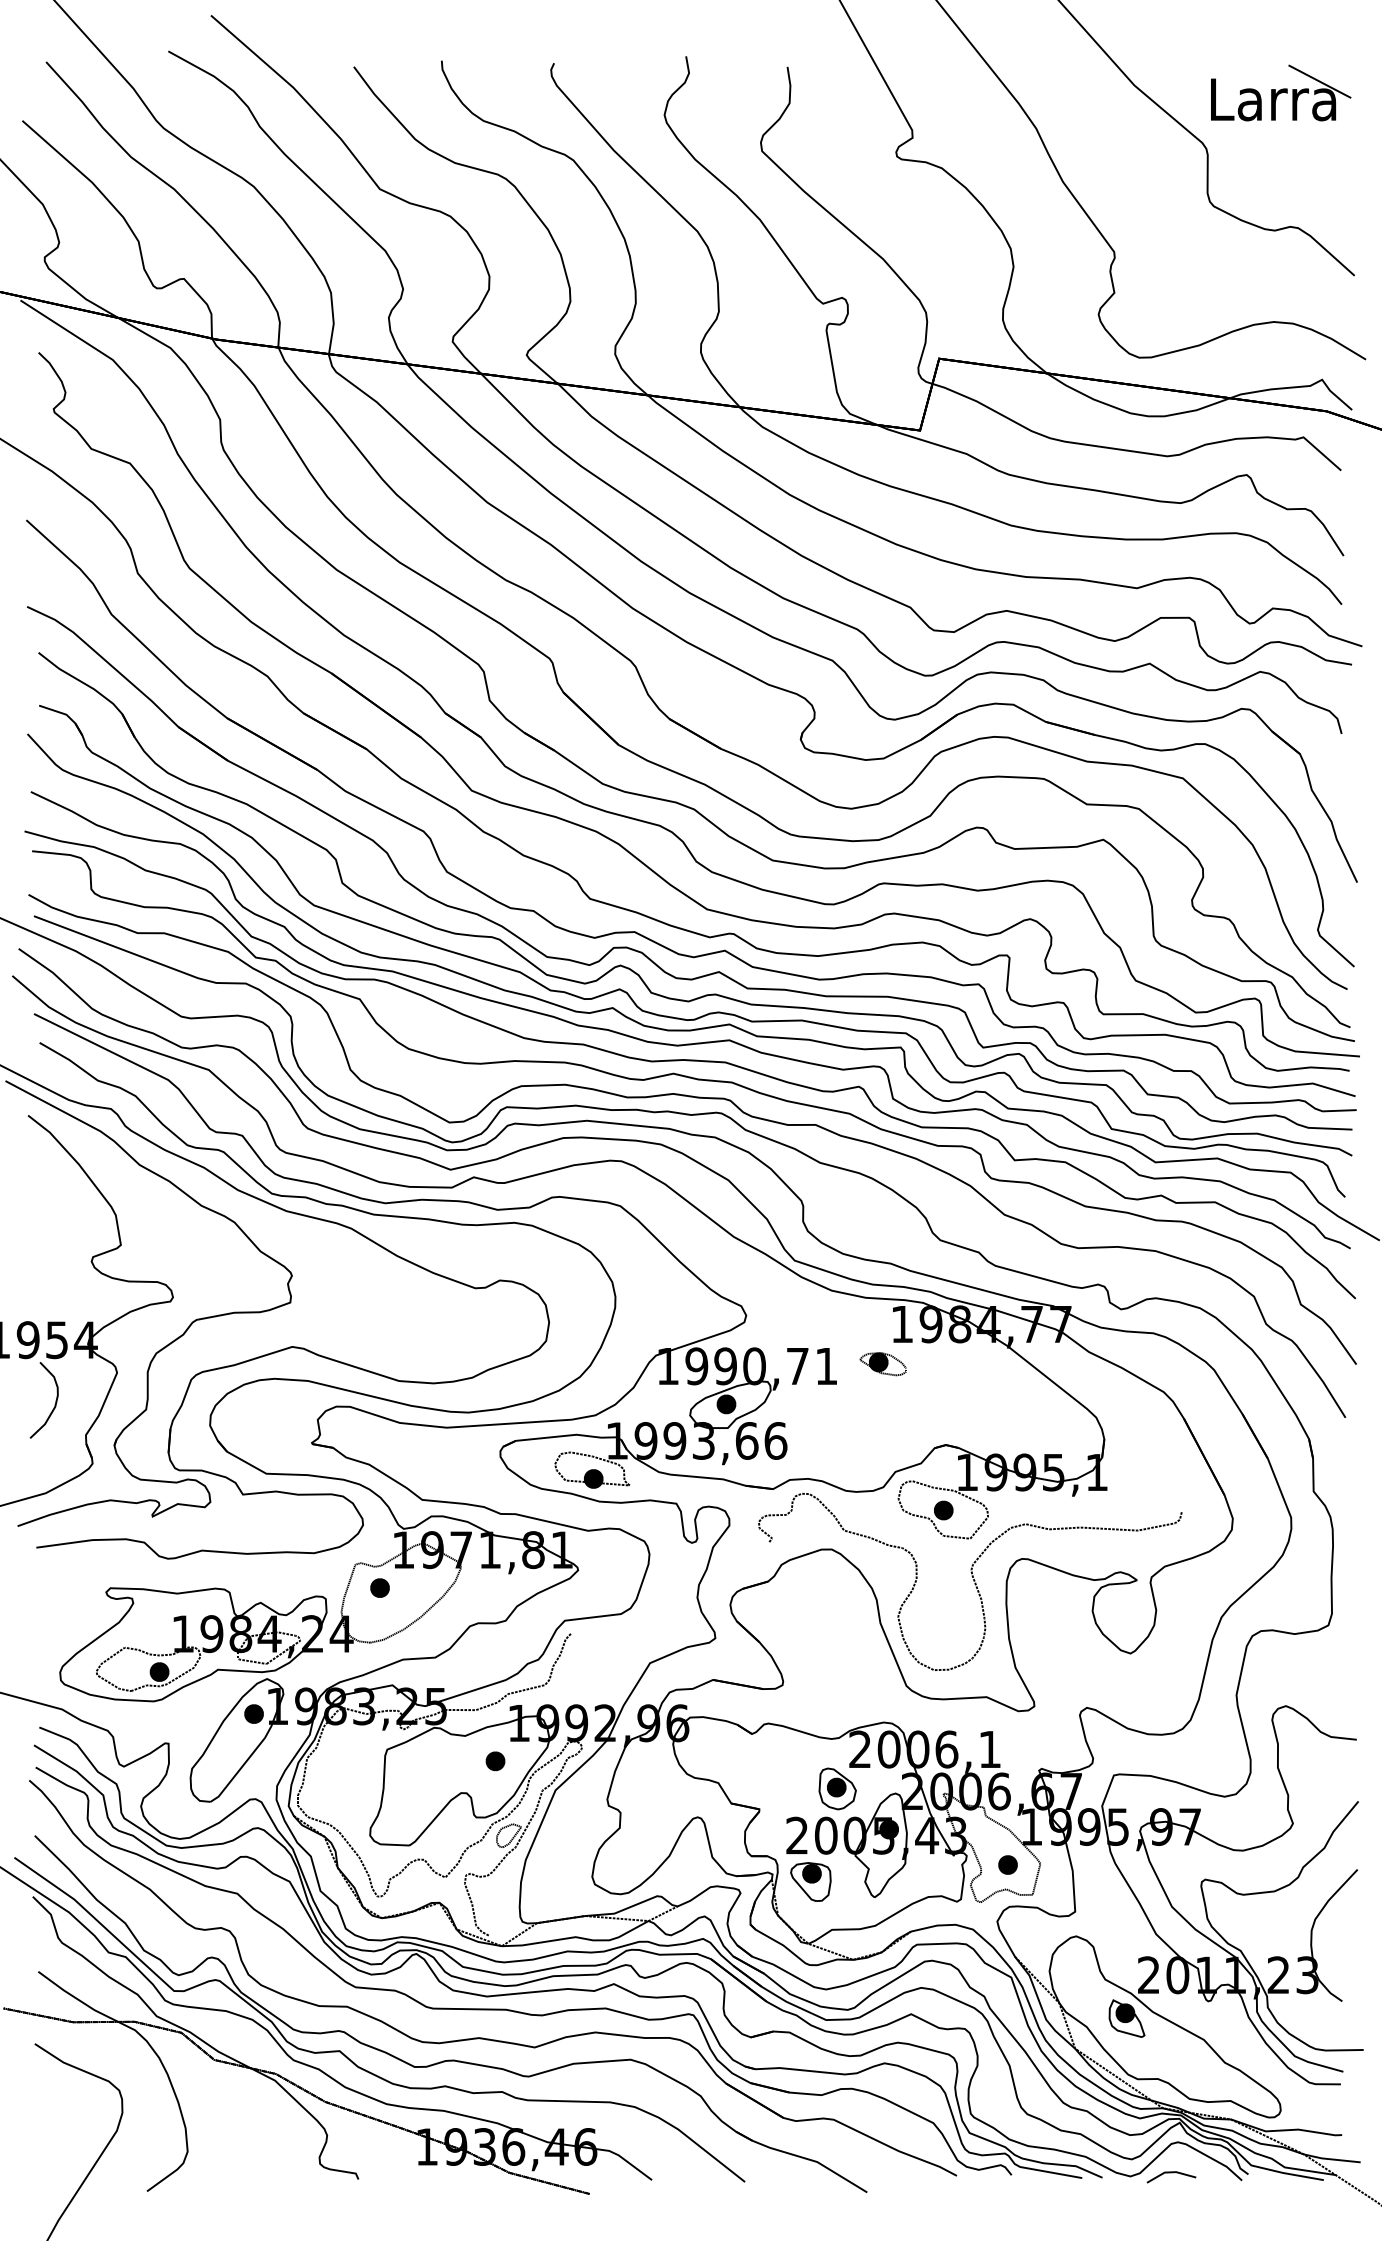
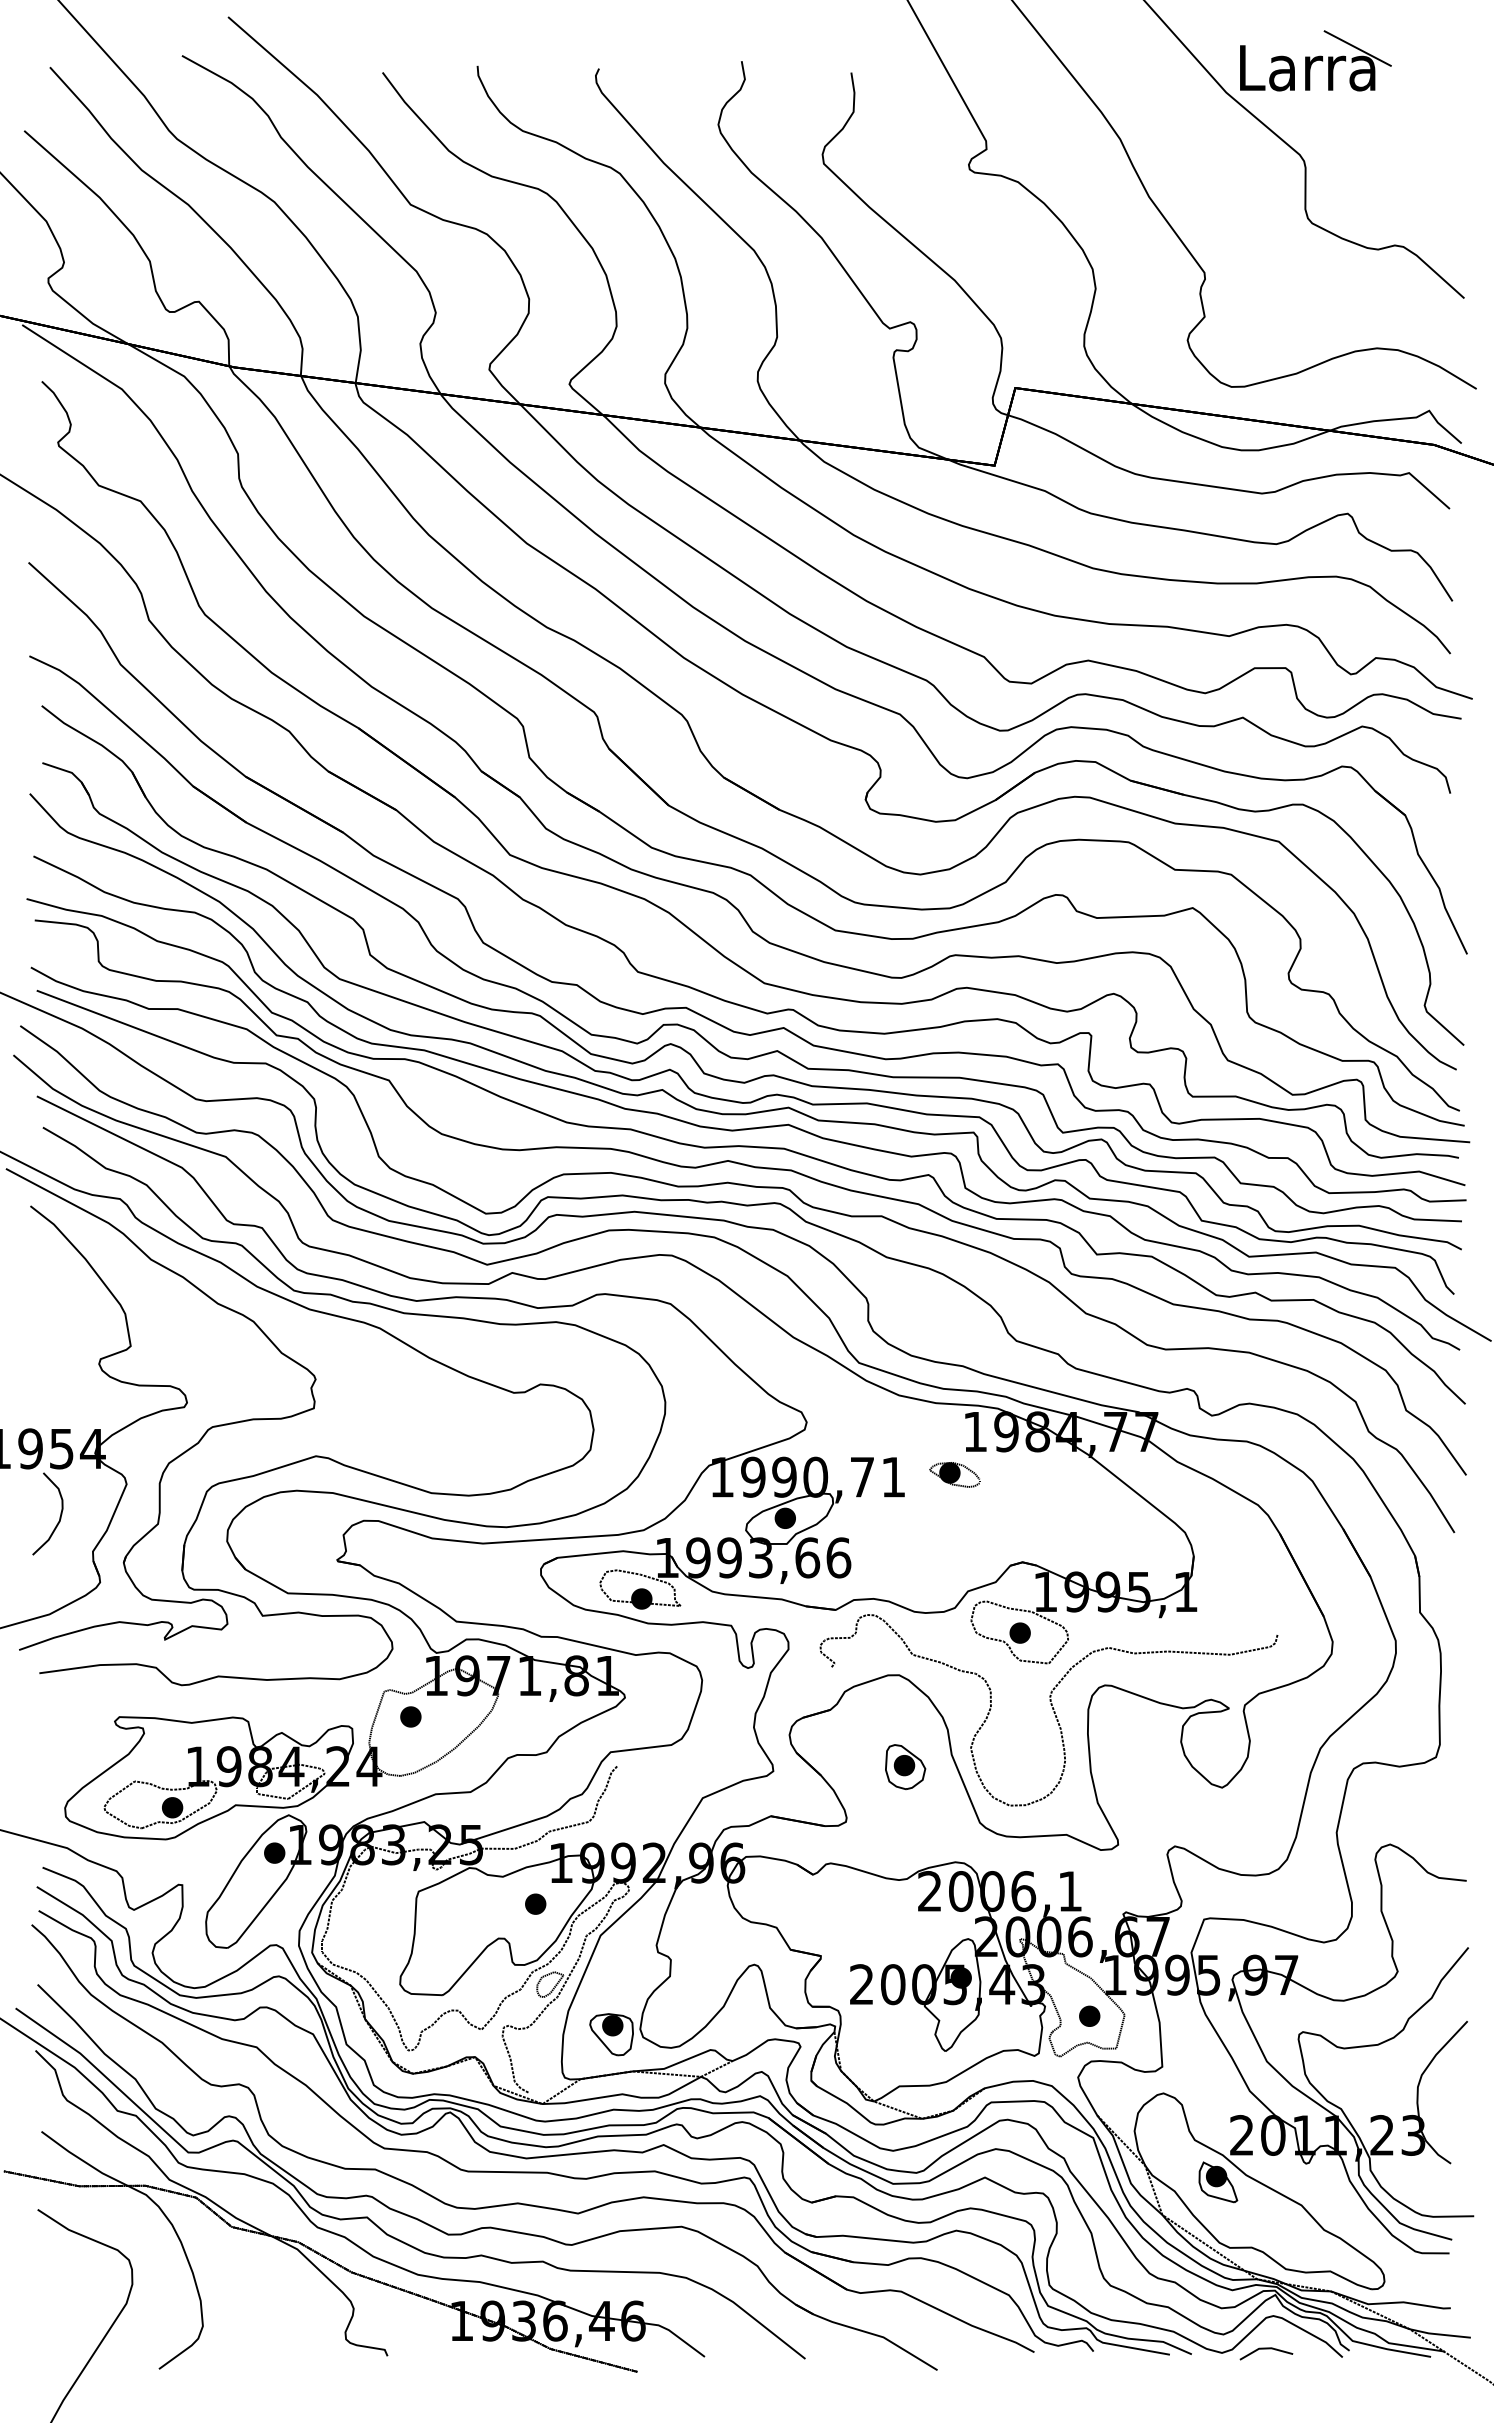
part: (1280, 92) -> (1315, 60), moved
part: (837, 1788) -> (905, 1766), moved
part: (810, 1881) -> (611, 2034), moved

